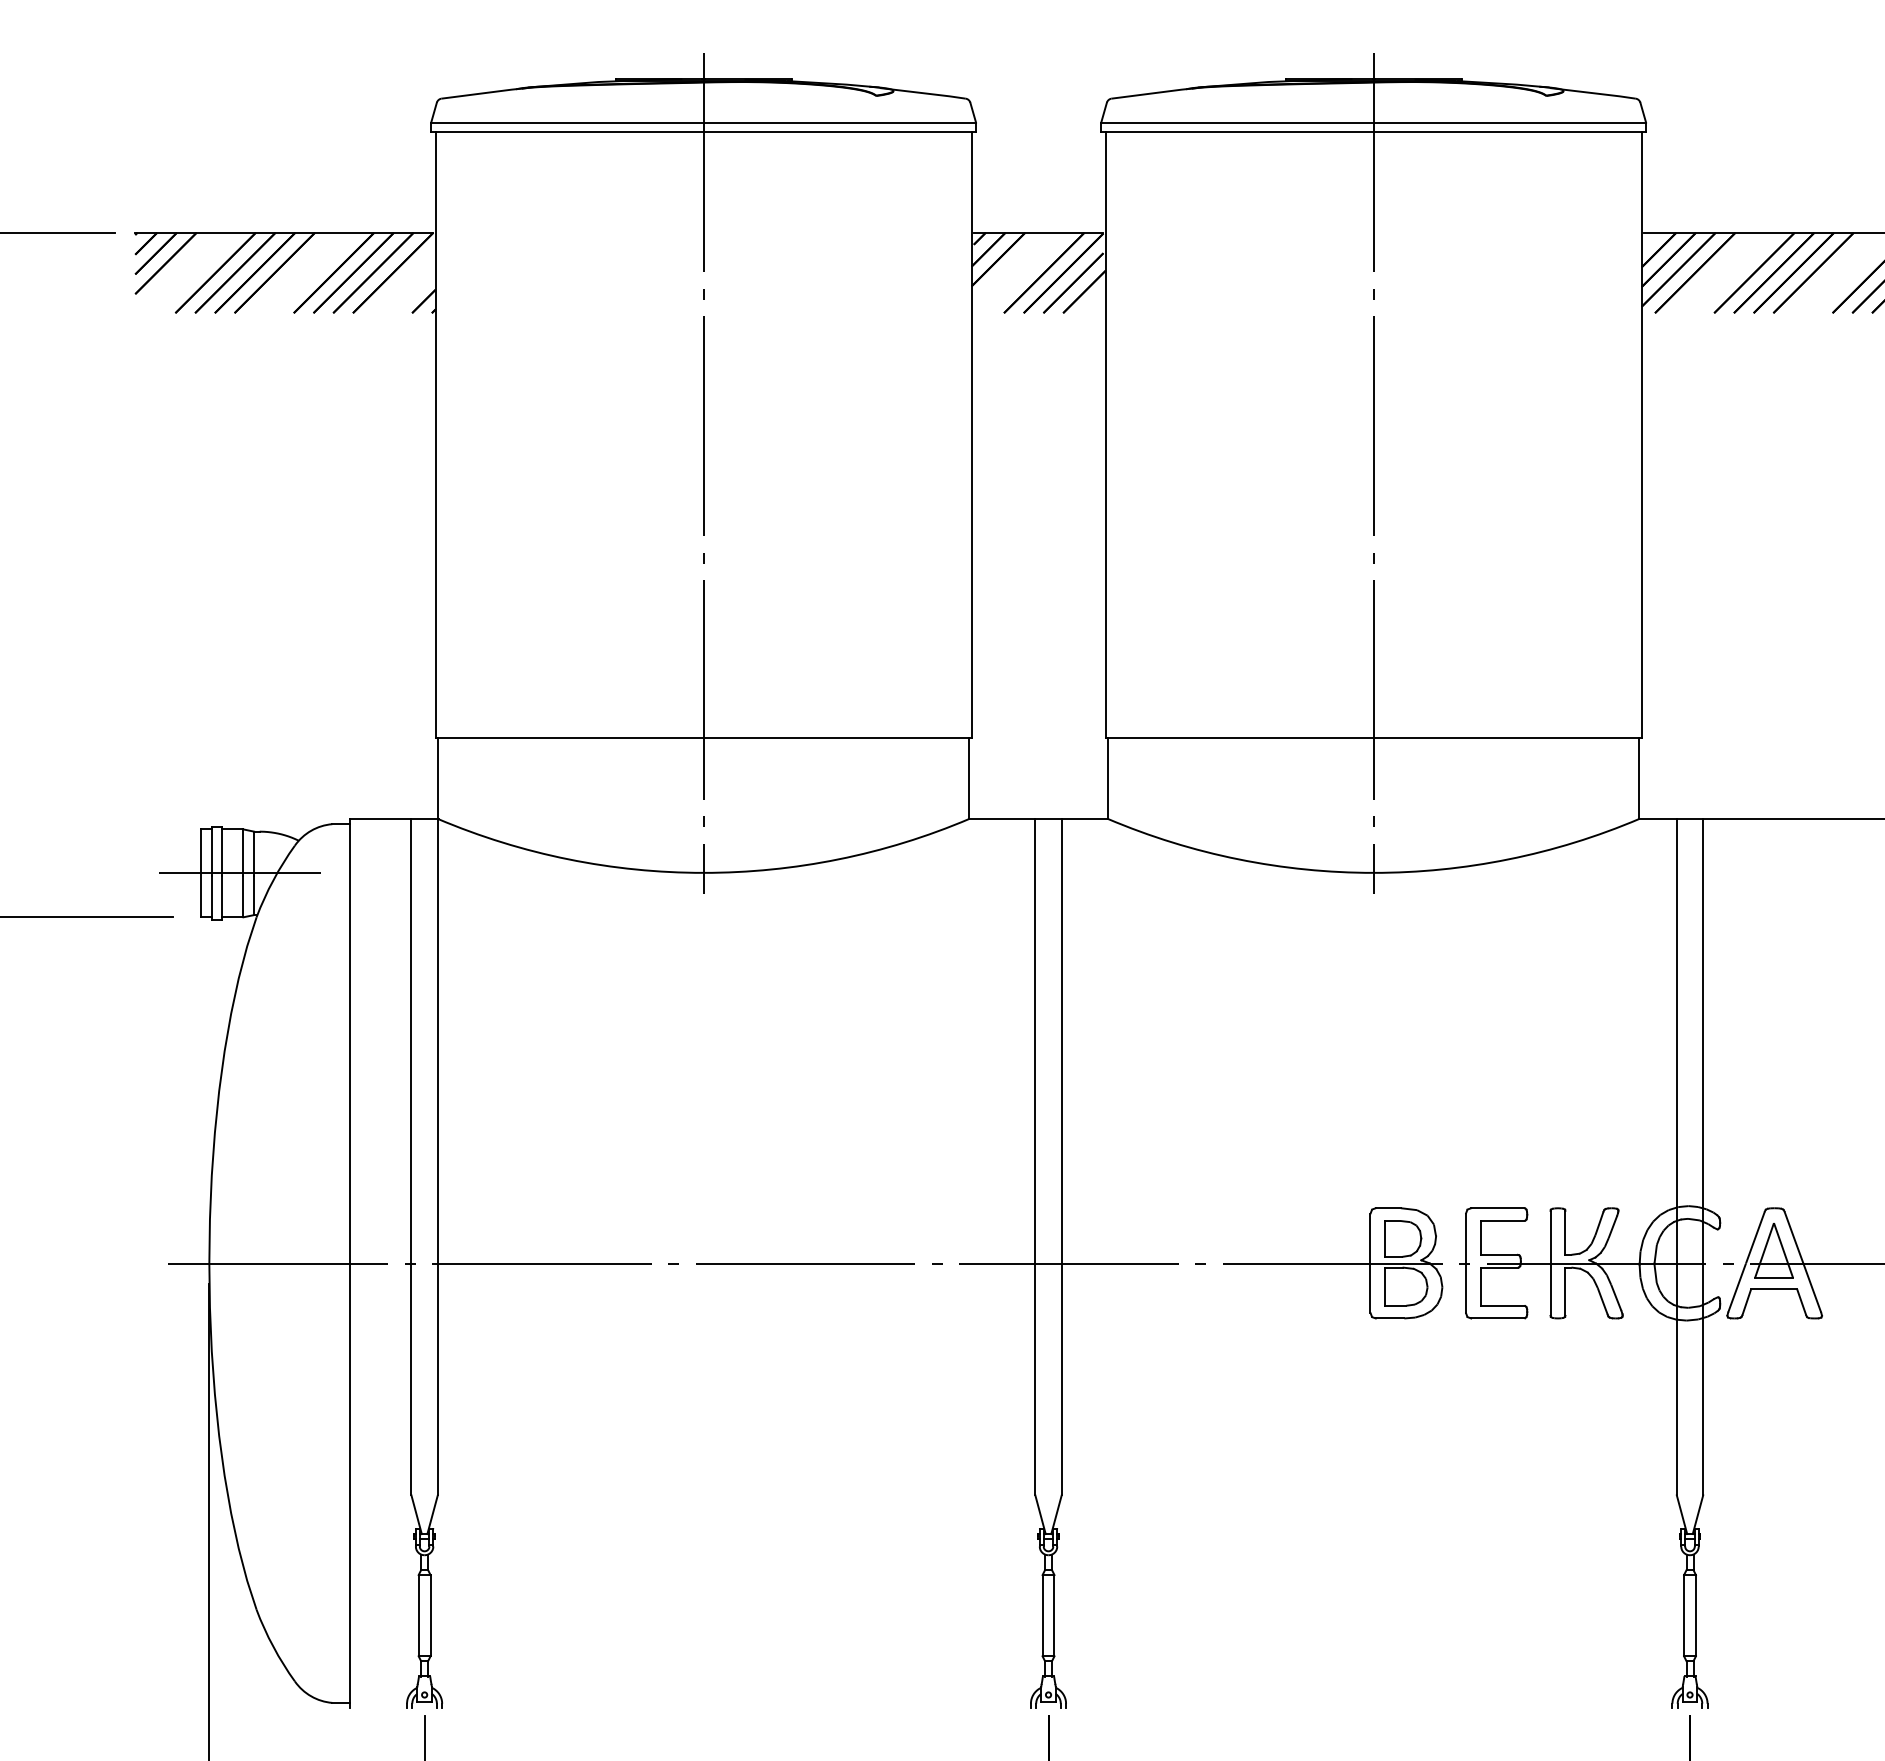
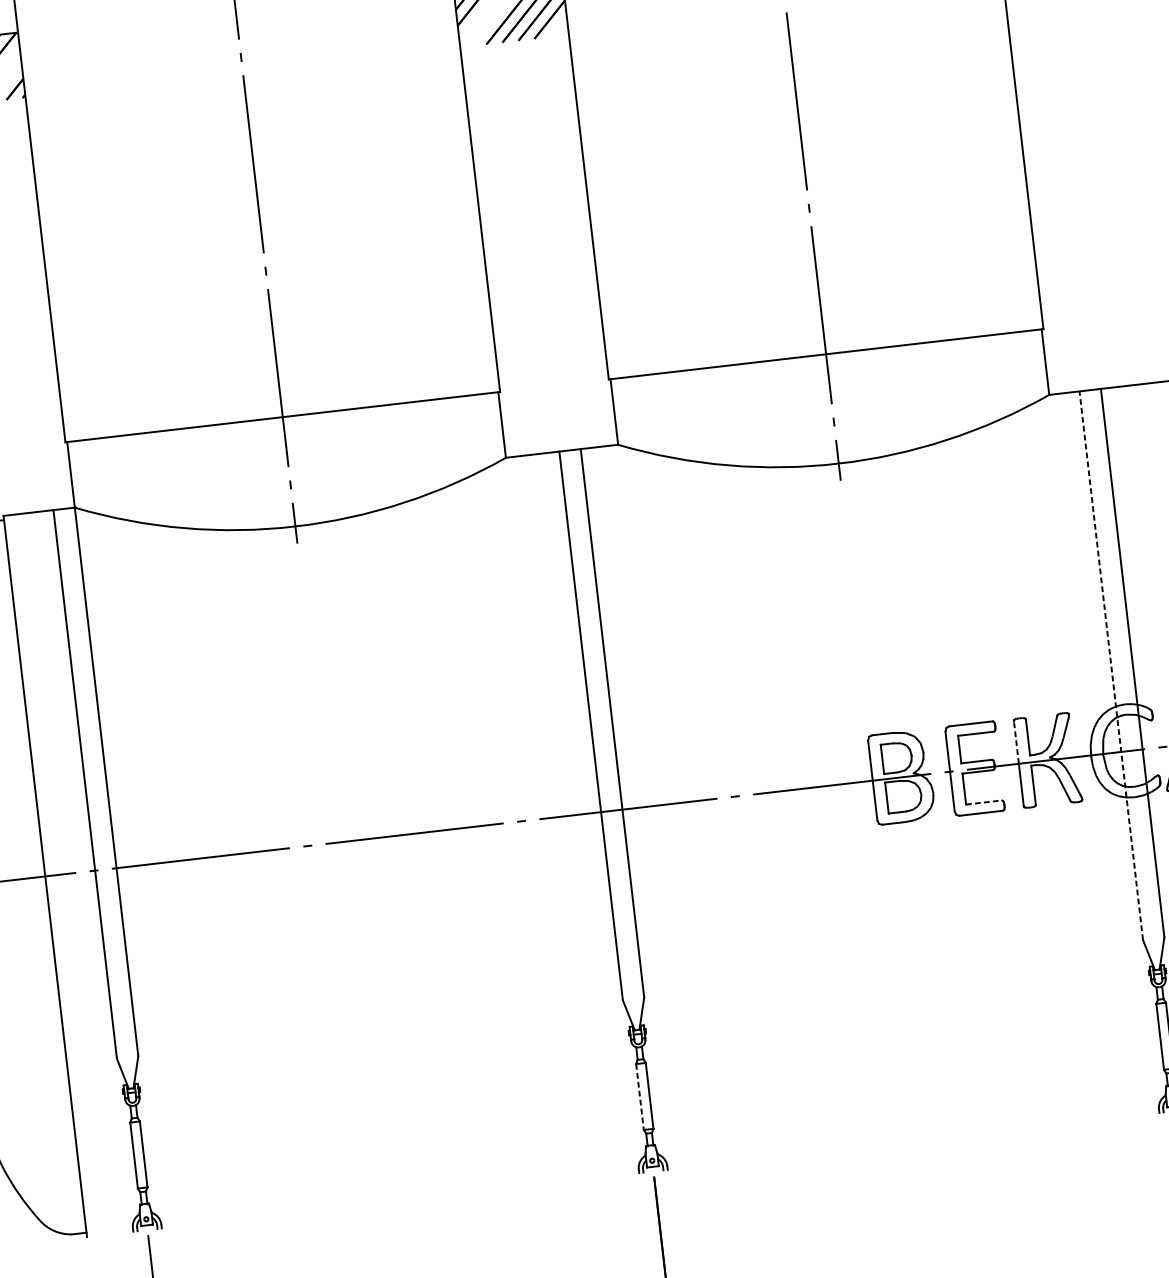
line: (1676, 1156) -> (1110, 665), solid -> dashed
line: (1550, 1236) -> (1016, 741), solid -> dashed
line: (1502, 1305) -> (983, 802), solid -> dashed
line: (1042, 1615) -> (639, 1096), solid -> dashed

